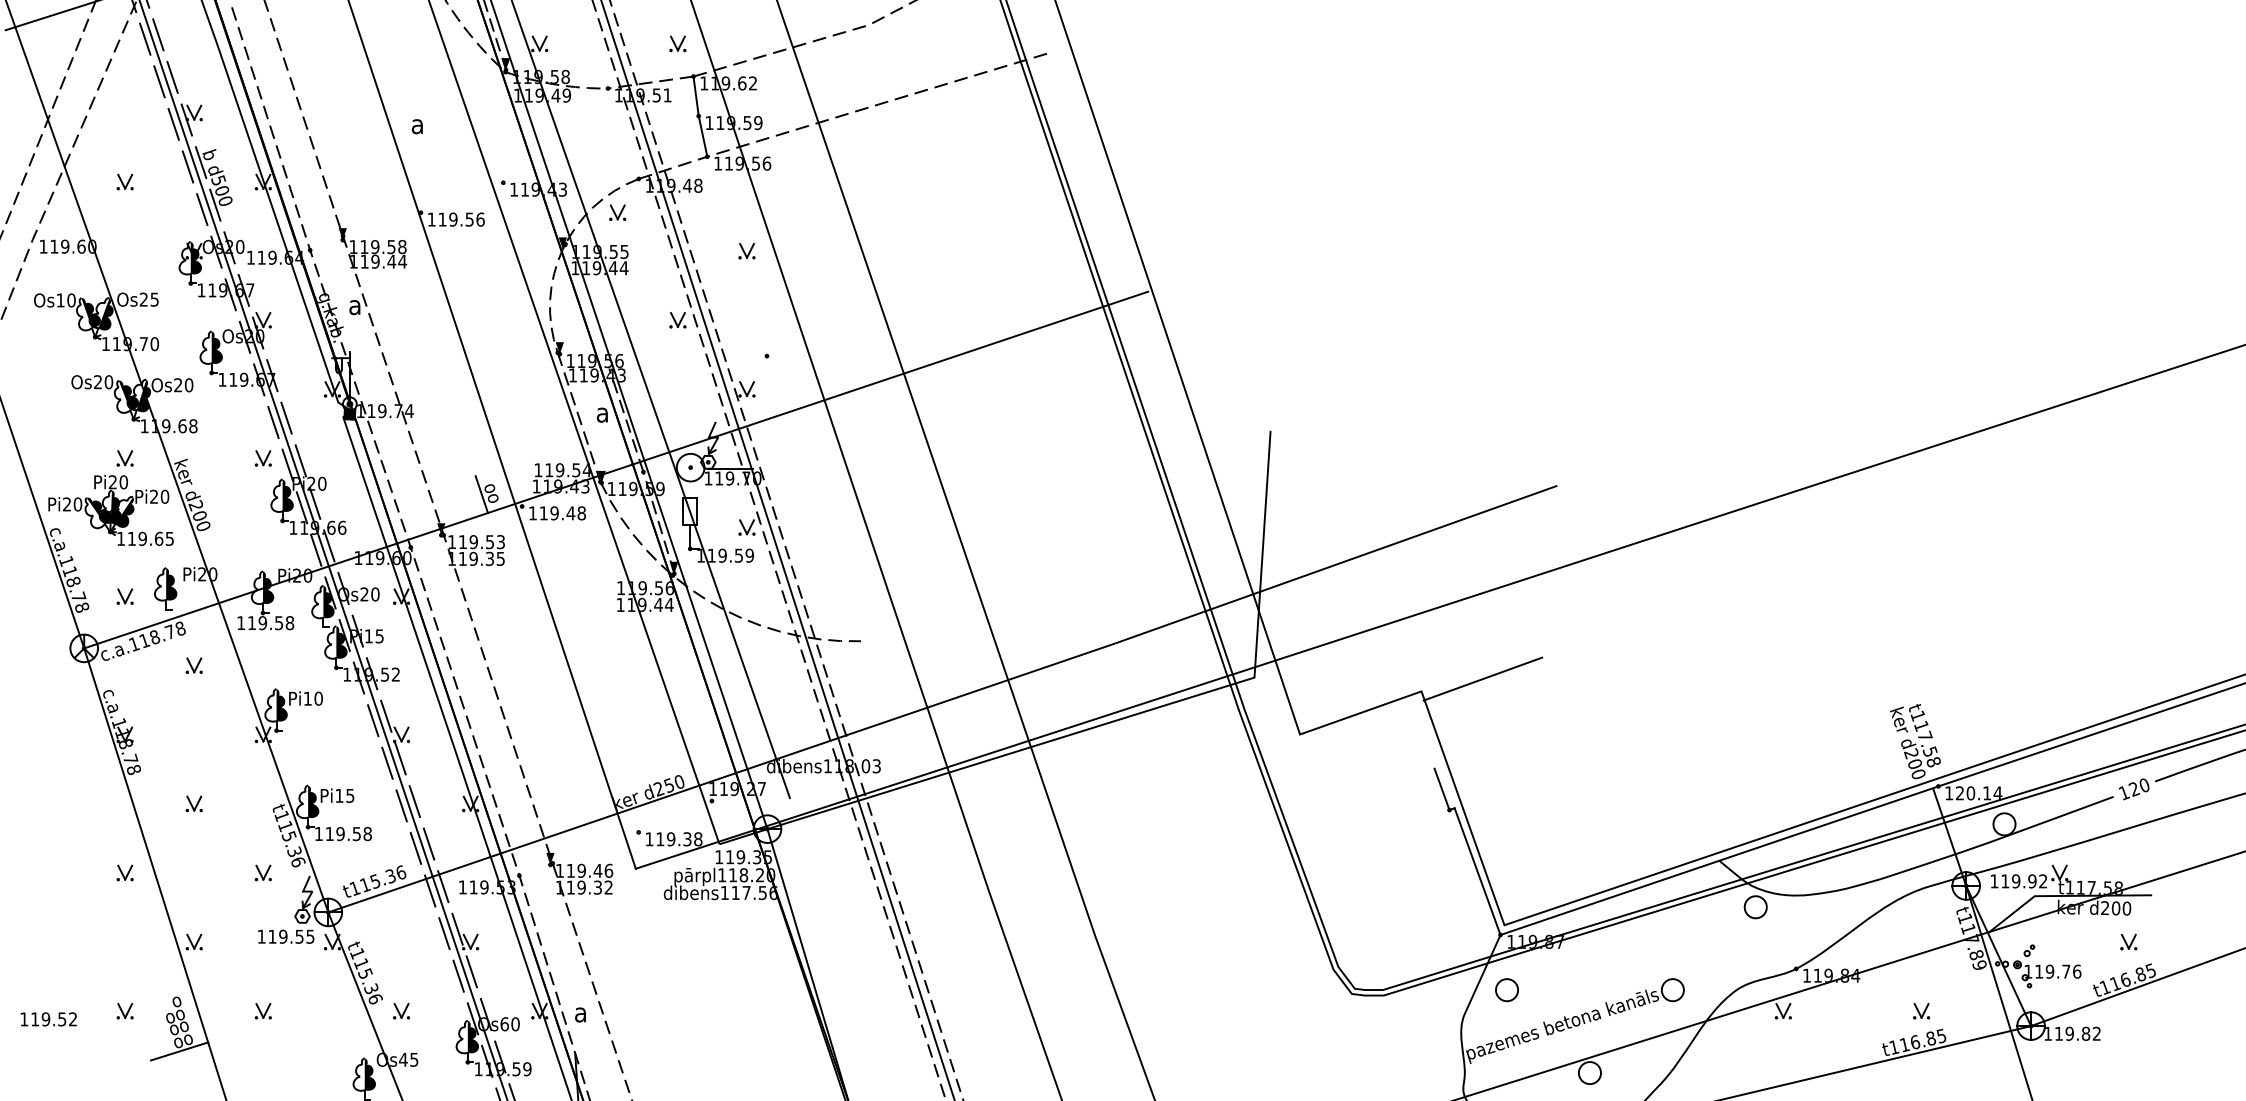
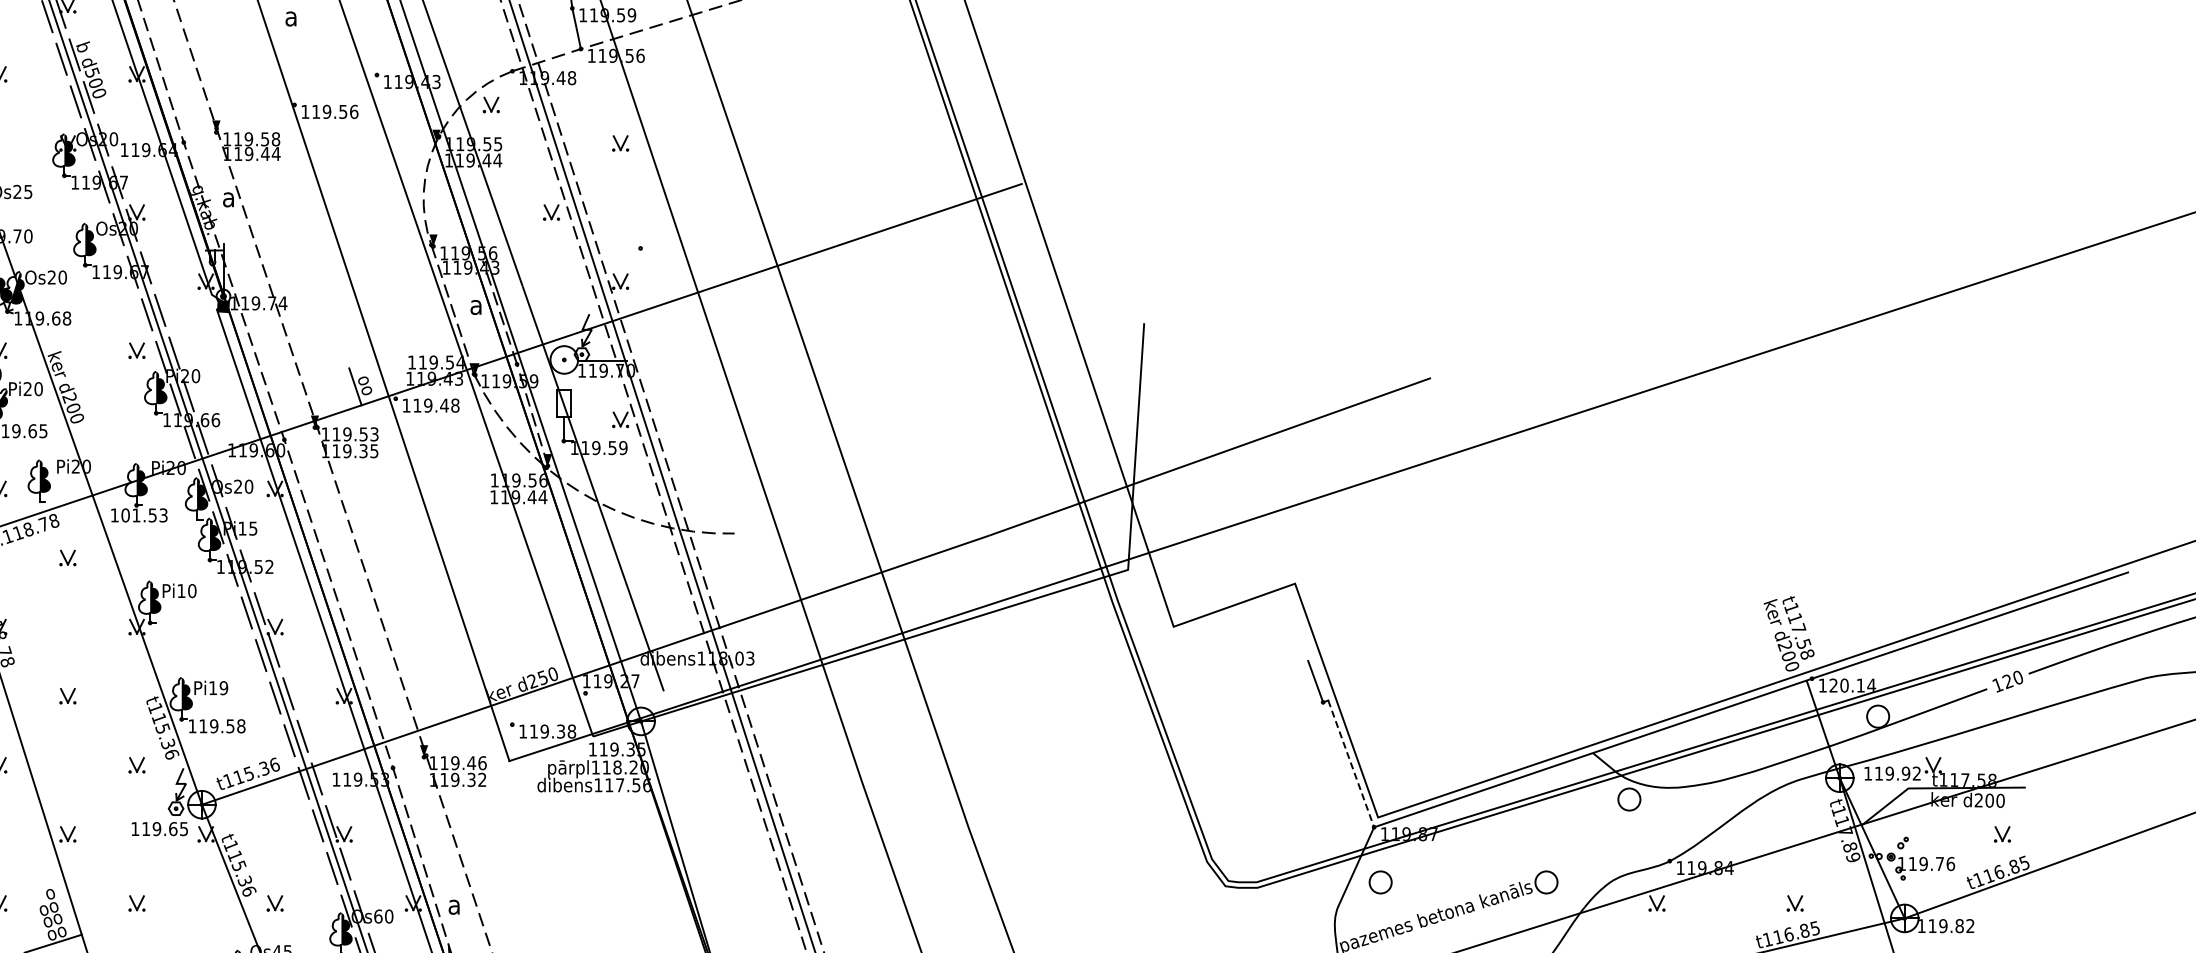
text: (270, 623) -> (144, 515), 119.58 -> 101.53
line: (1482, 678) -> (1356, 570), removed
text: (350, 795) -> (224, 687), Pi15 -> Pi19
line: (1477, 872) -> (1351, 764), solid -> dashed
text: (299, 936) -> (173, 828), 119.55 -> 119.65

